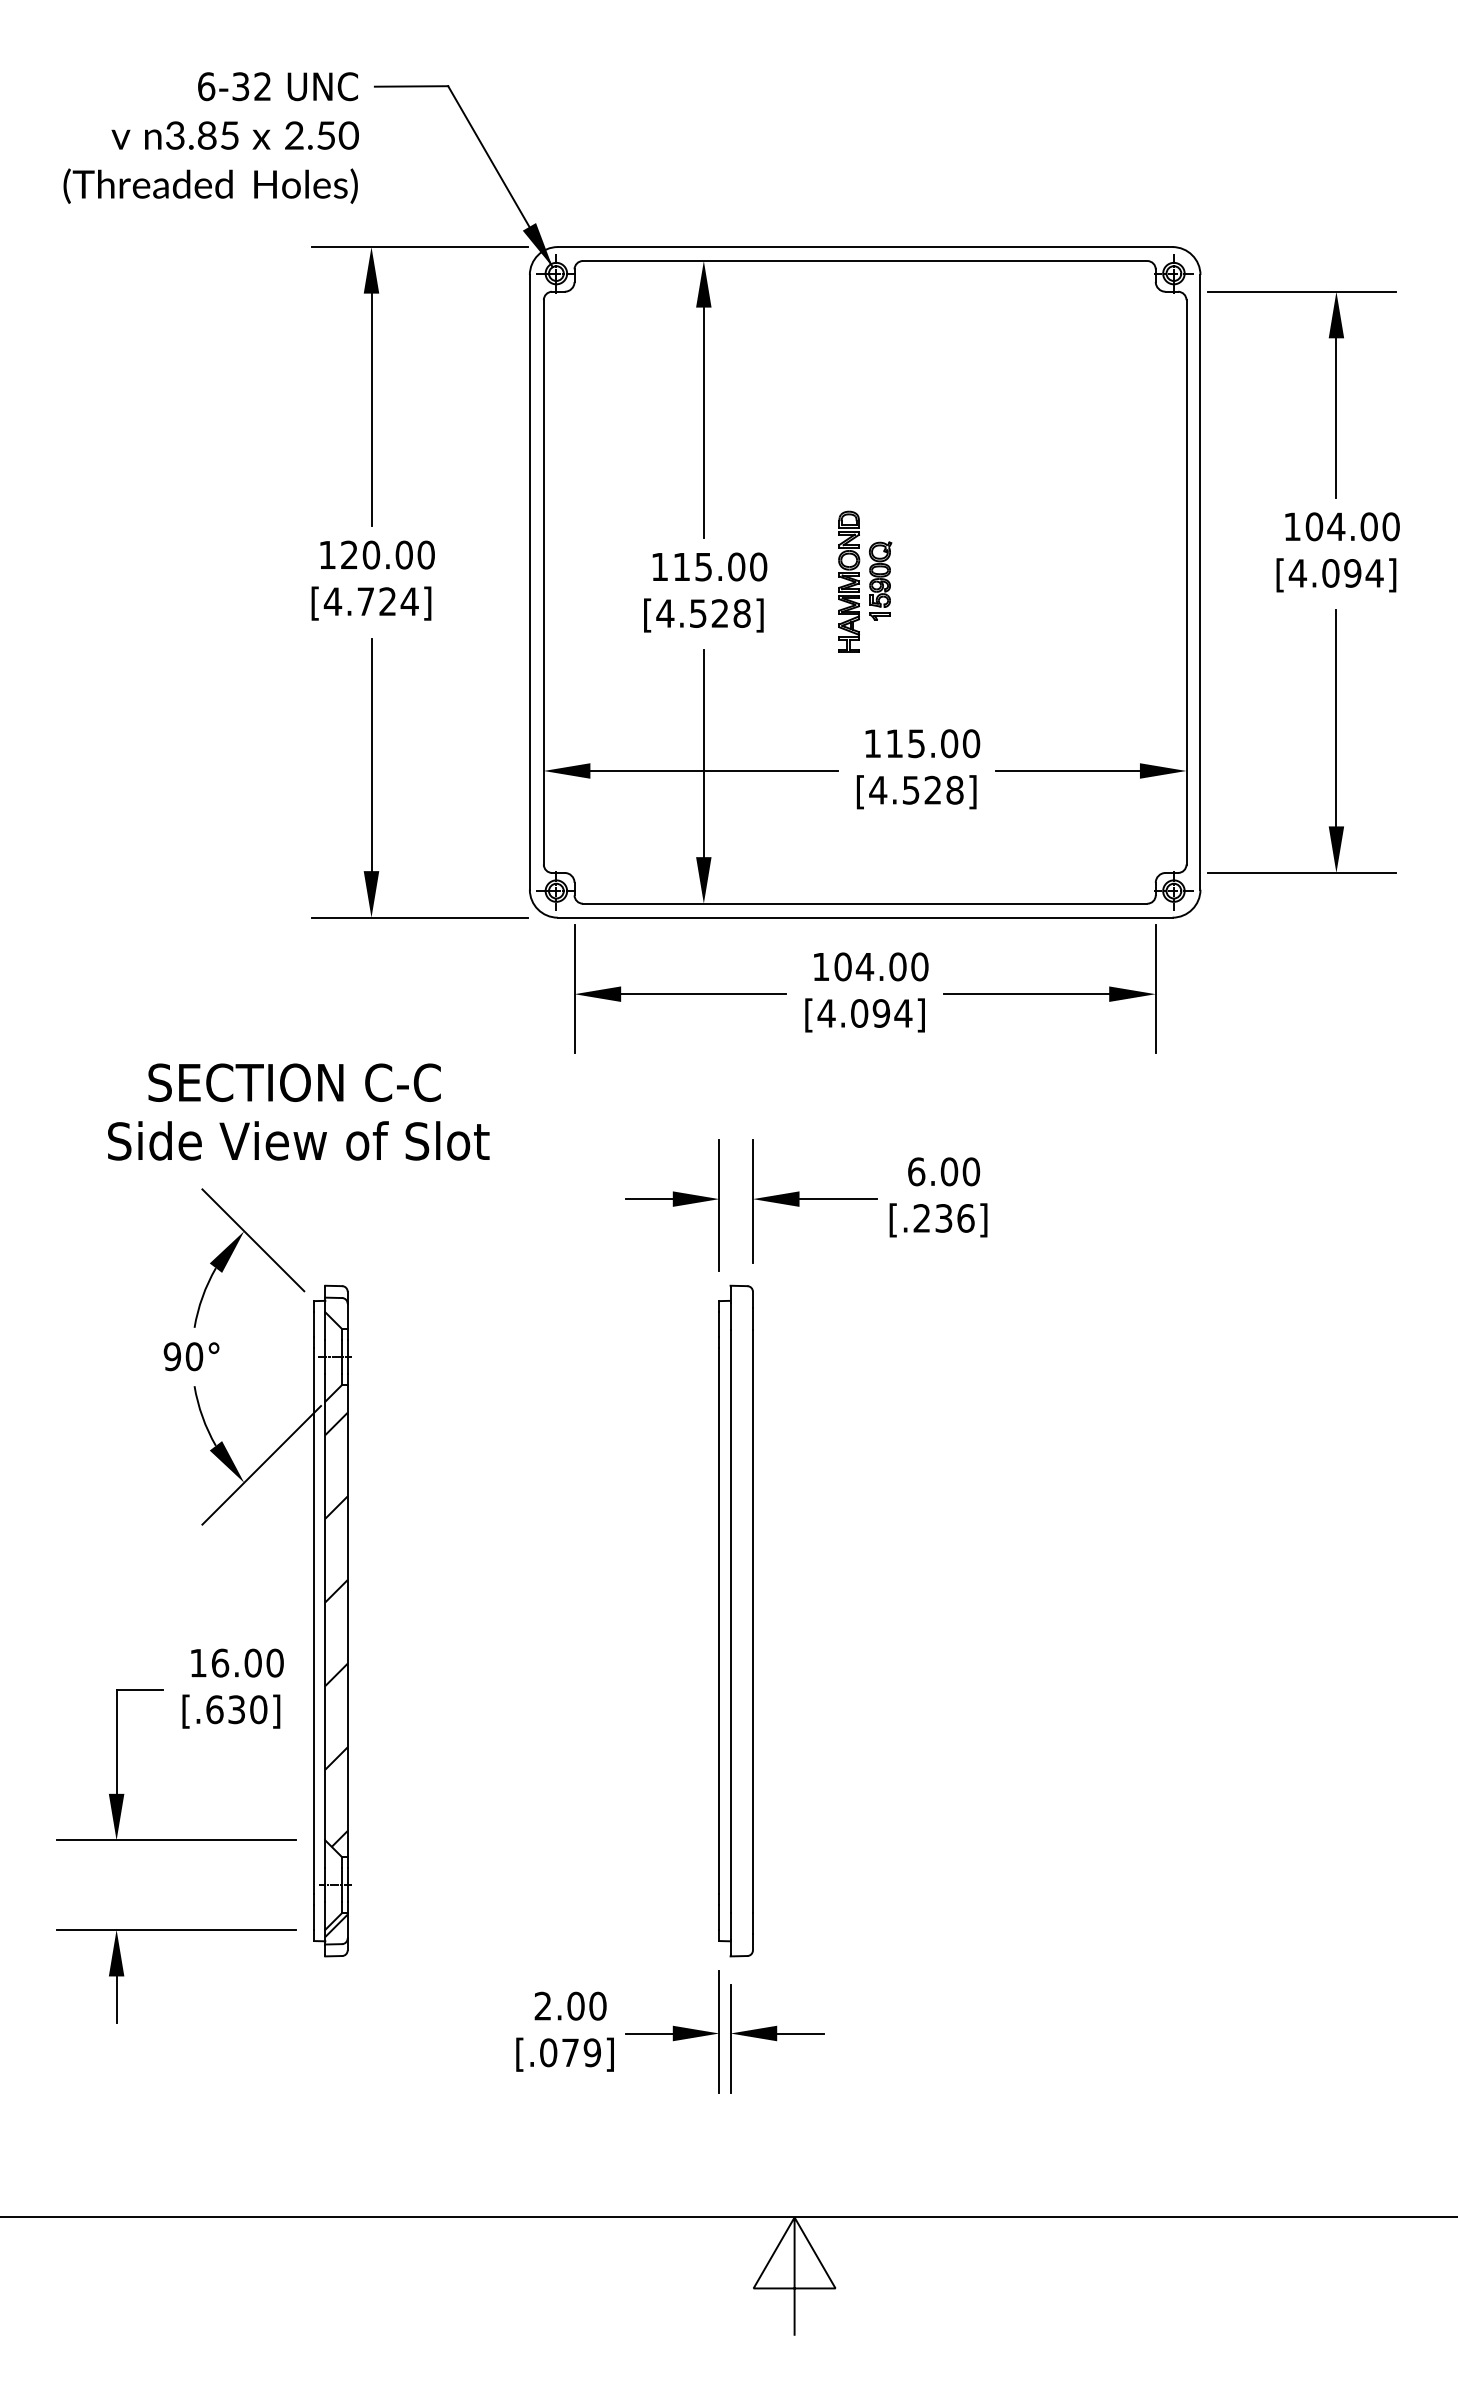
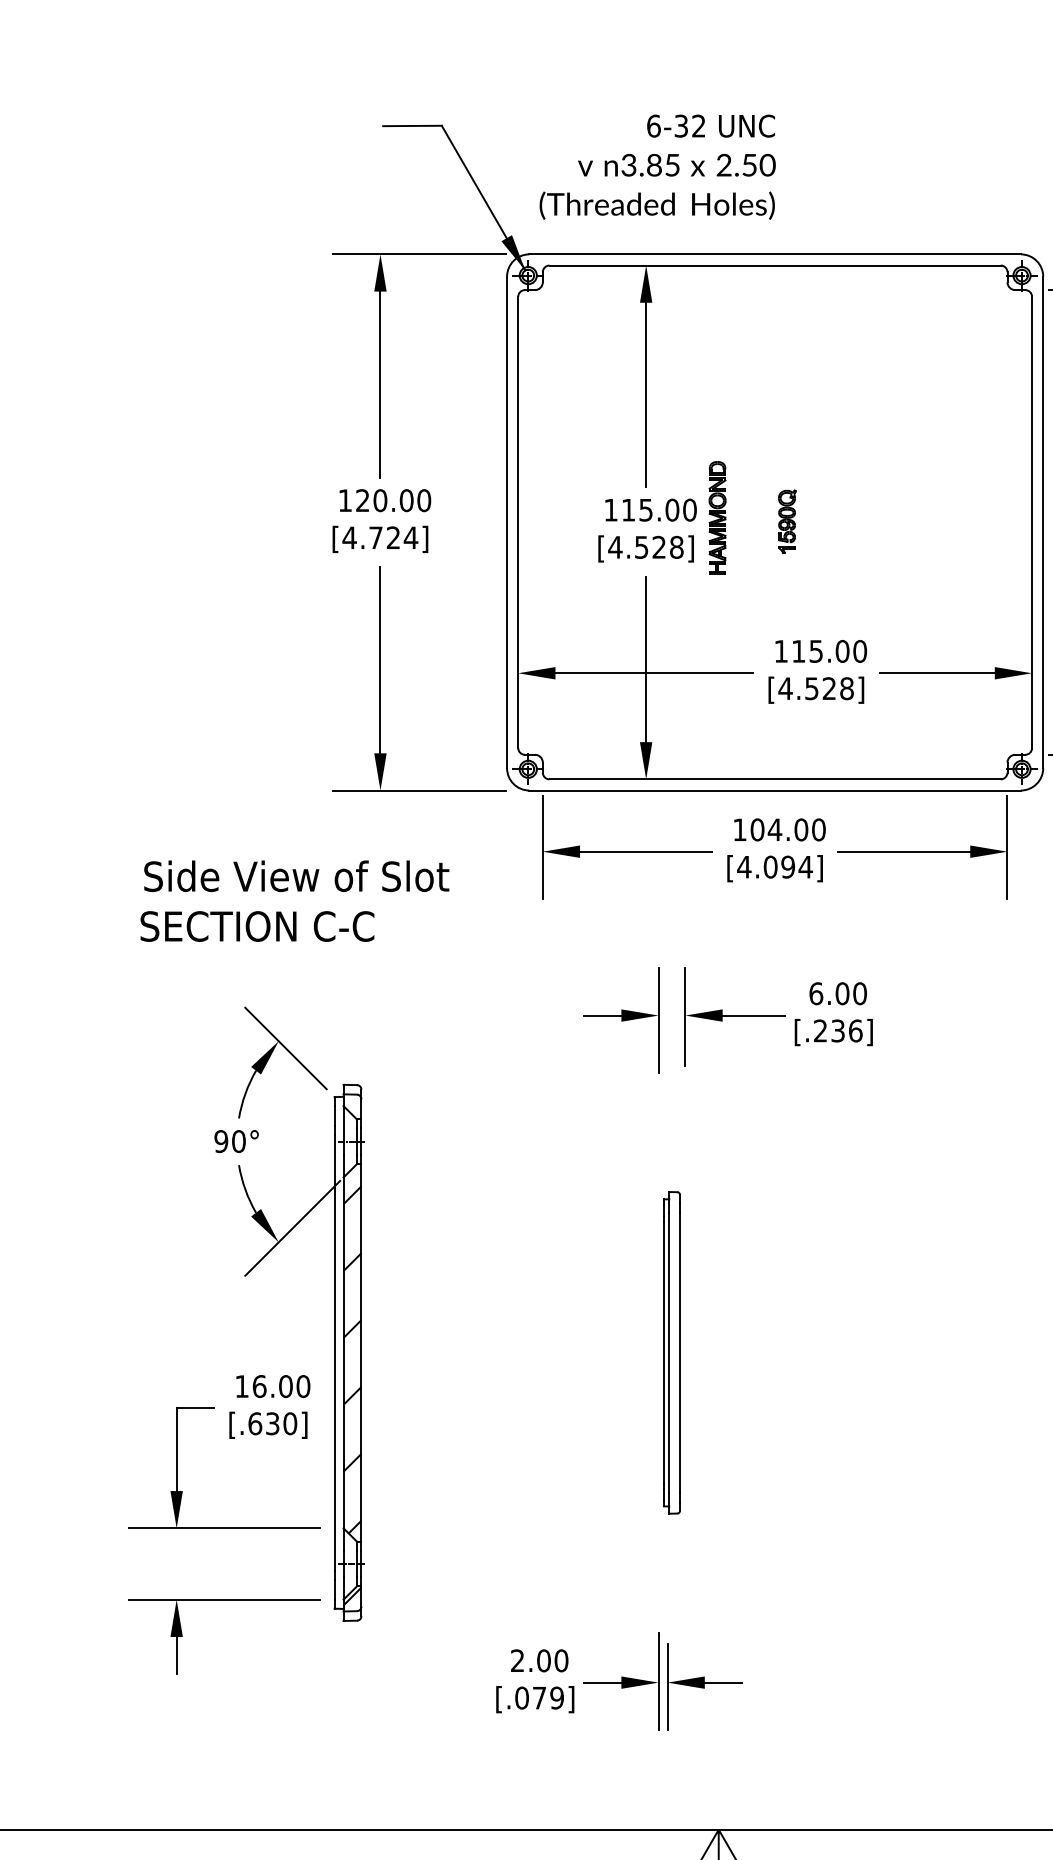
text: (210, 137) -> (657, 166), moved
part: (849, 581) -> (717, 517), moved
text: (294, 1082) -> (257, 926), moved
text: (298, 1140) -> (296, 875), moved
part: (735, 1620) -> (671, 1352), size x0.6

